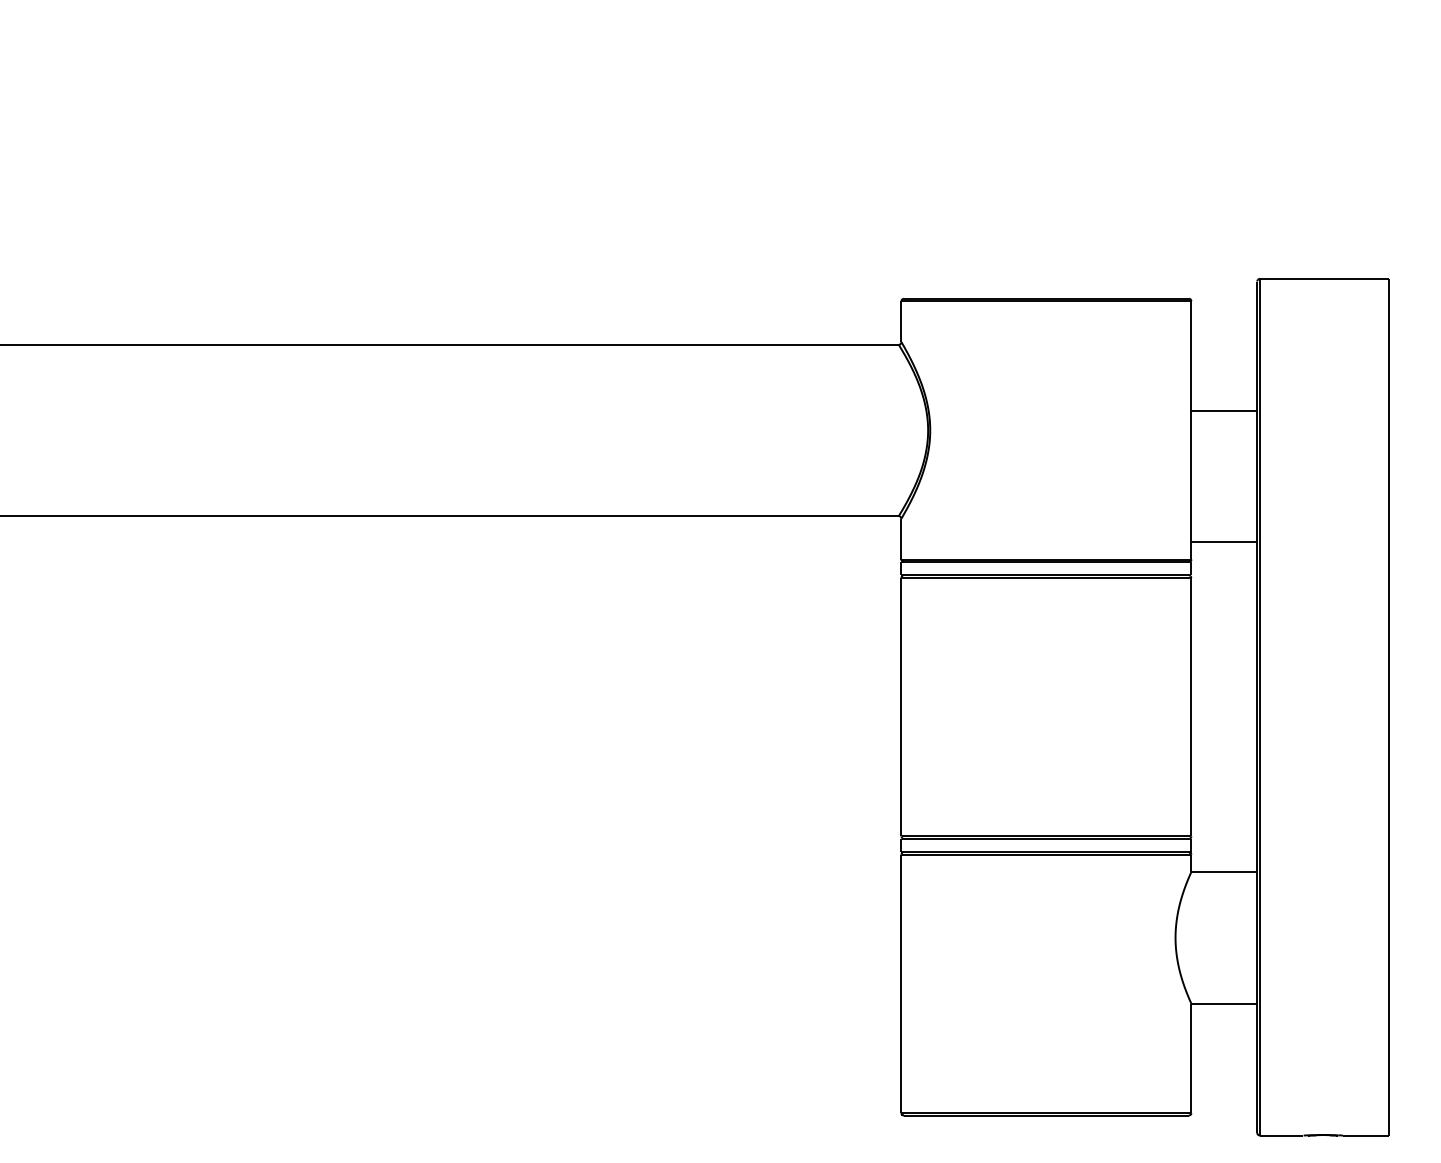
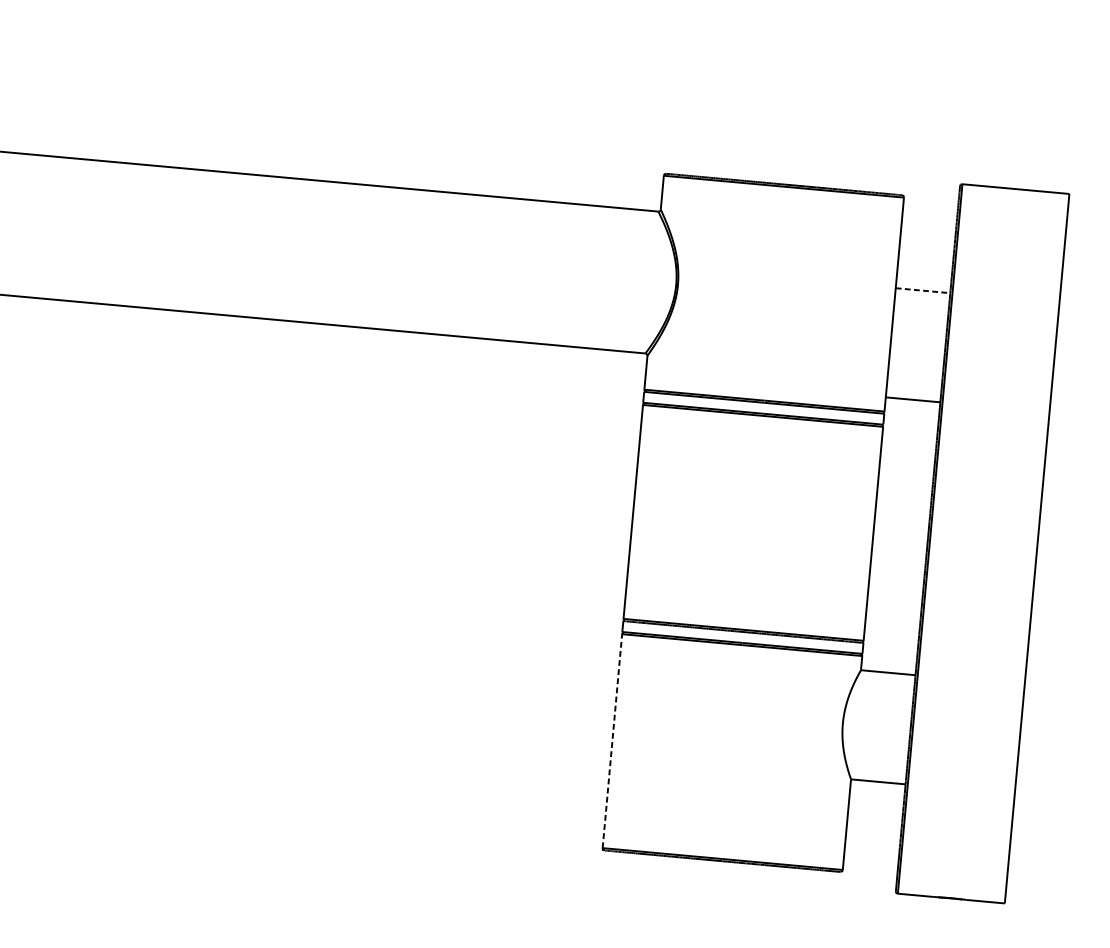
line: (1224, 410) -> (923, 290), solid -> dashed
line: (901, 983) -> (612, 740), solid -> dashed

